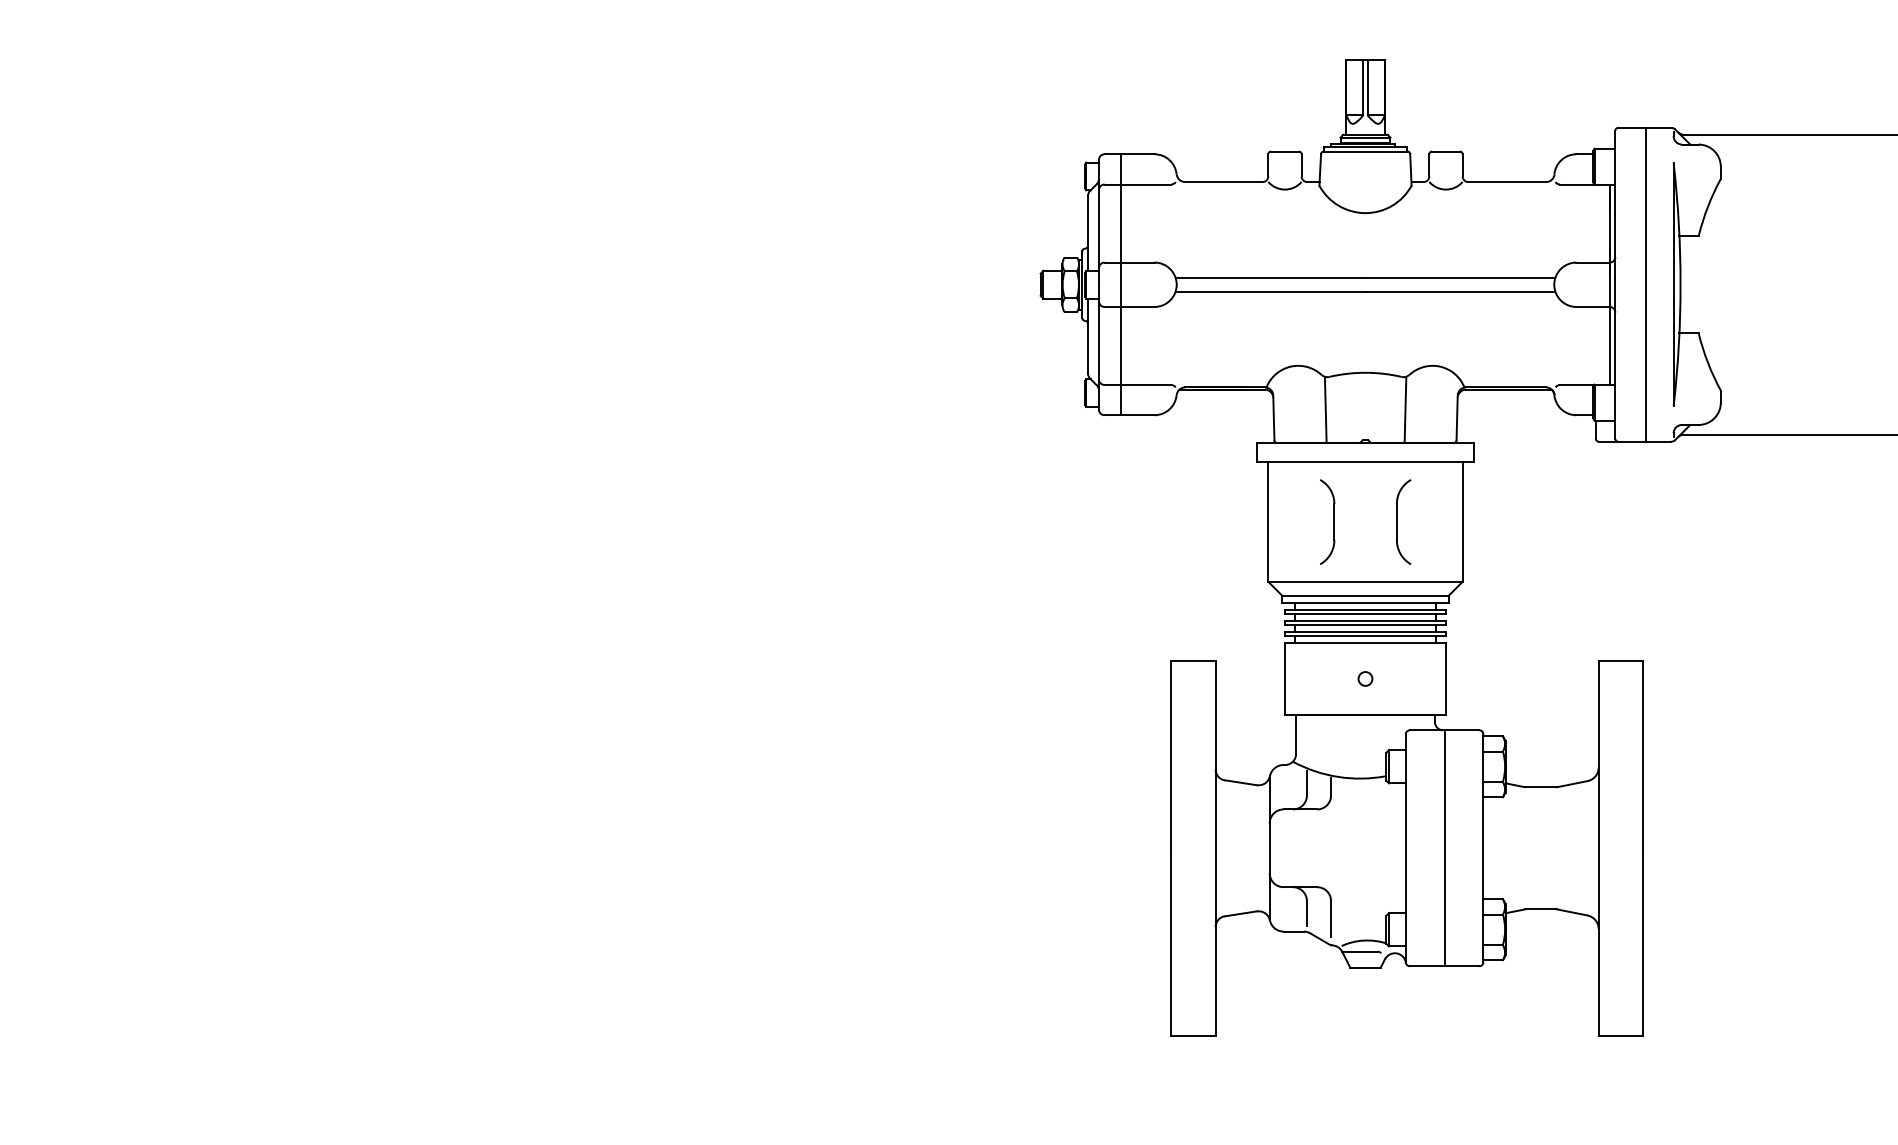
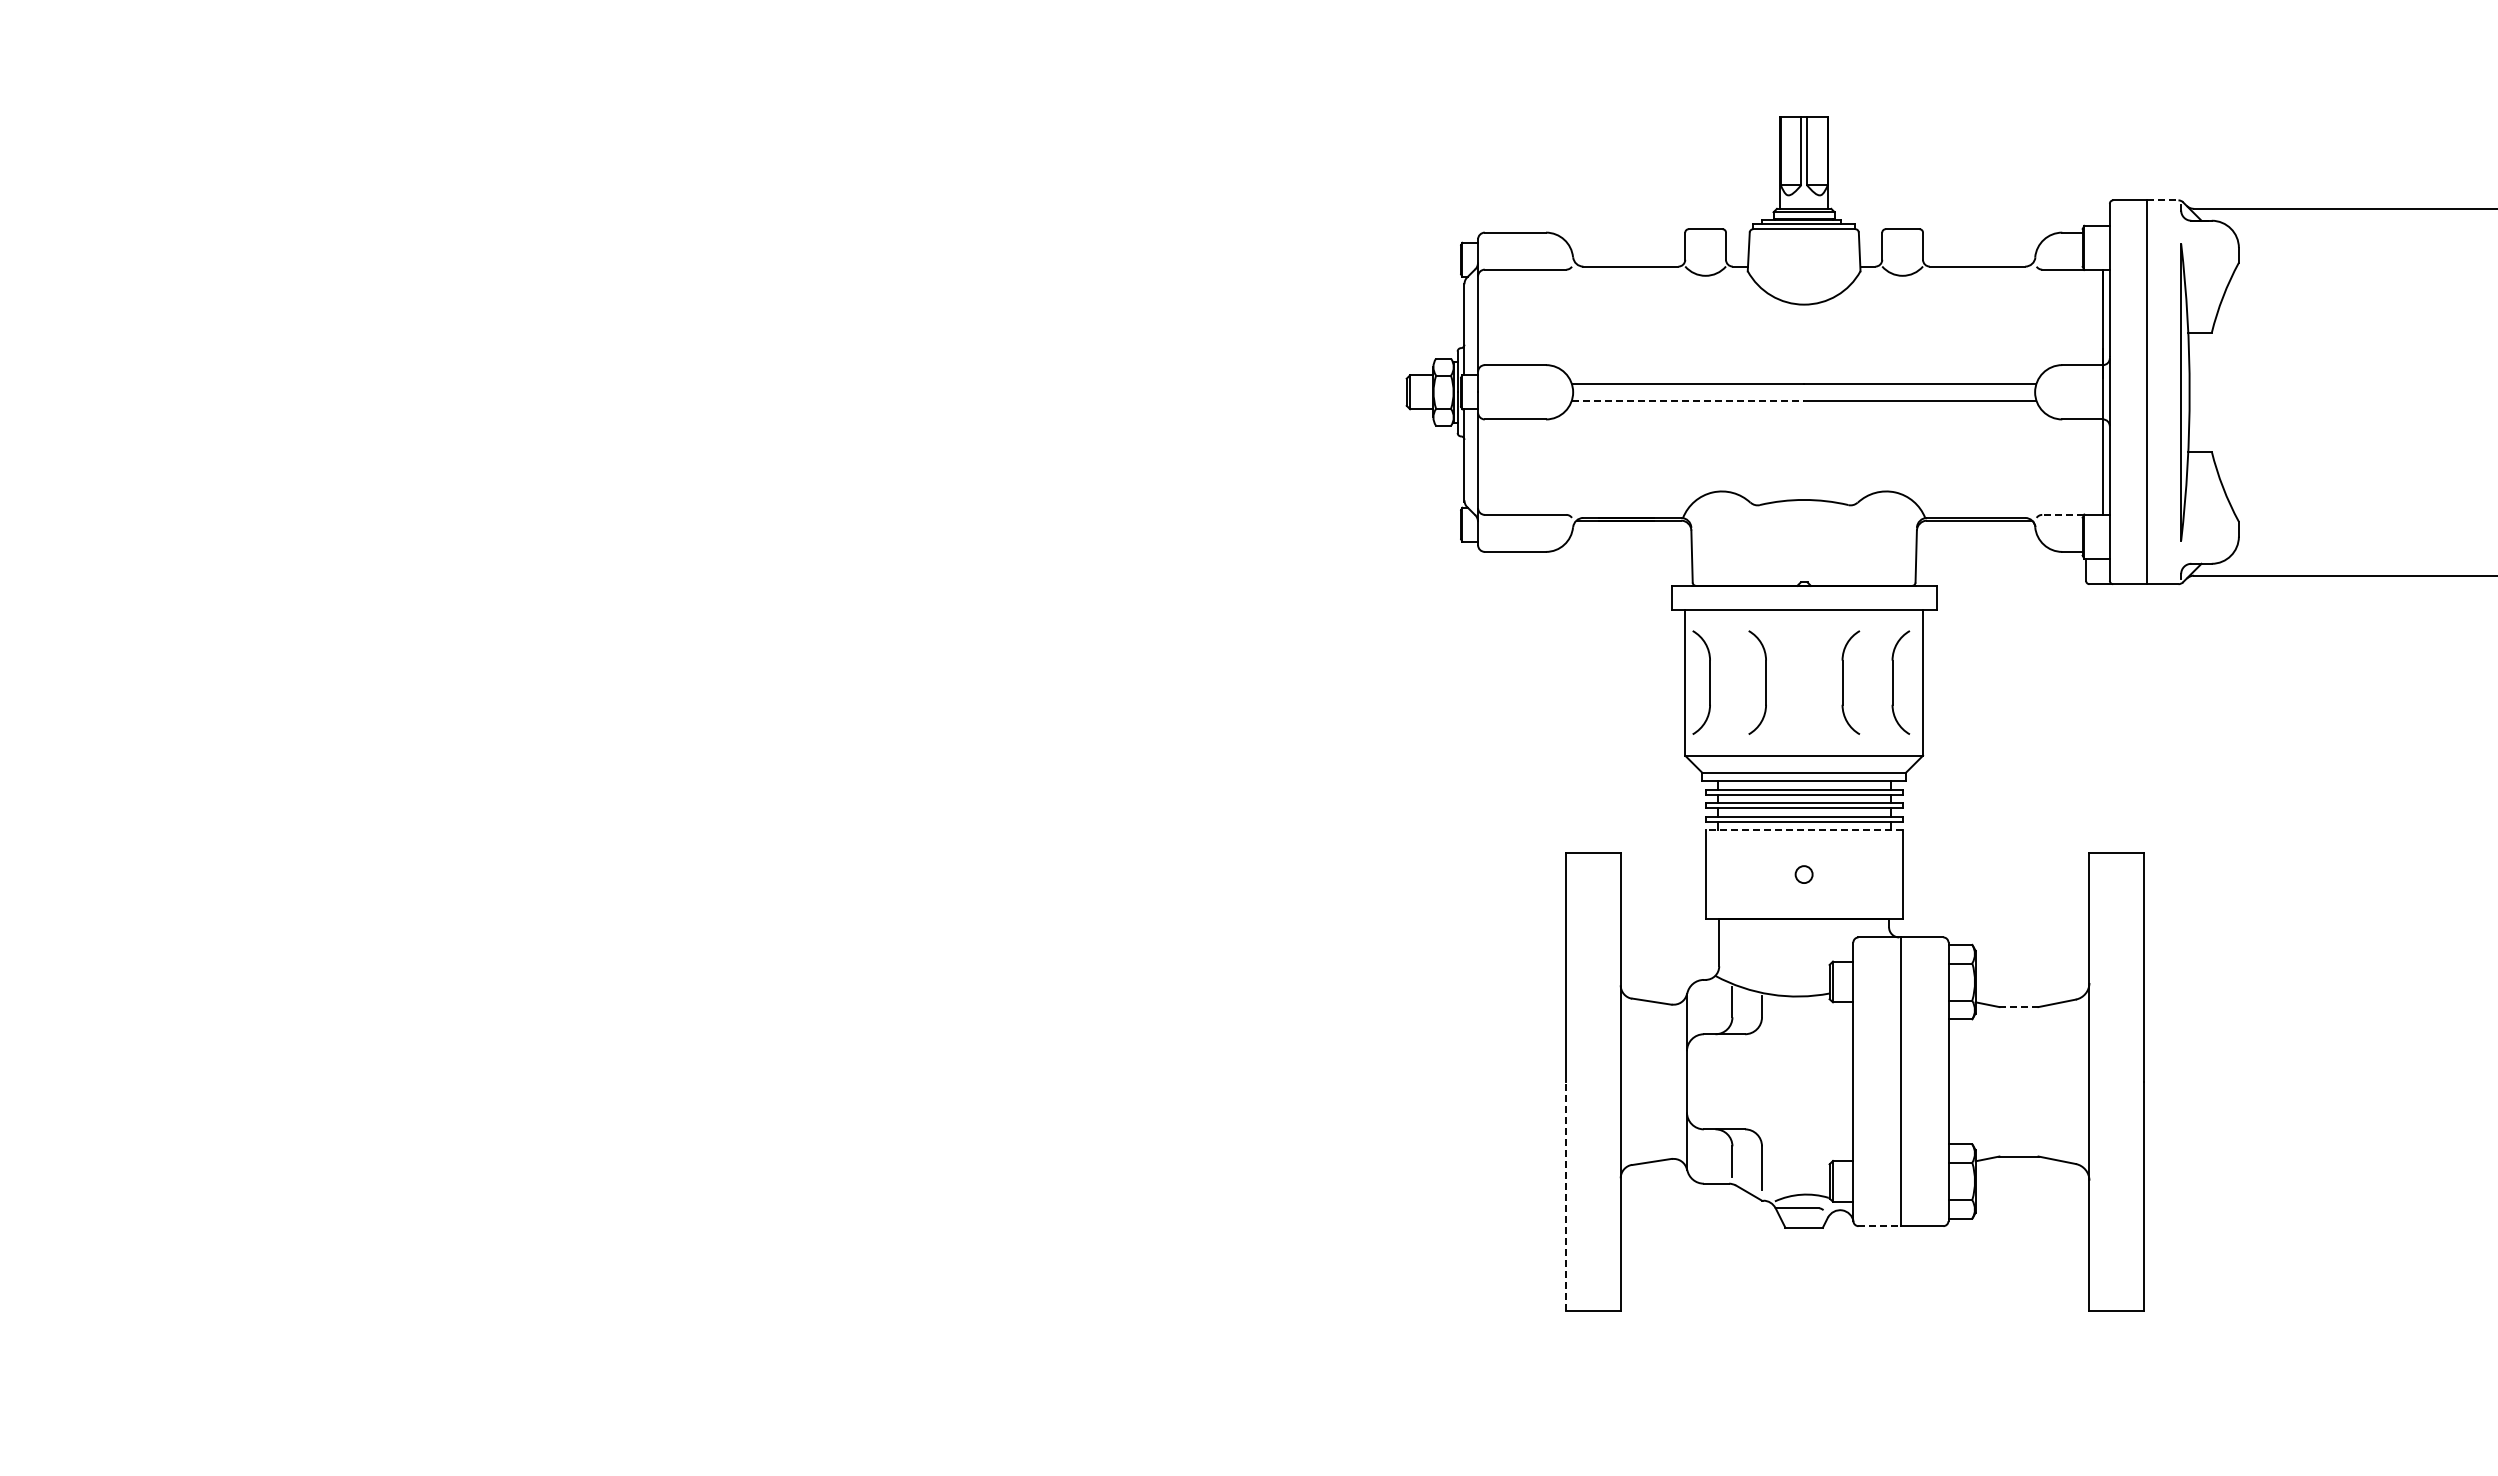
line: (1658, 128) -> (2162, 200), solid -> dashed
line: (1121, 284) -> (1505, 391), removed
line: (1270, 291) -> (1688, 400), solid -> dashed
line: (1577, 384) -> (2063, 514), solid -> dashed
line: (1325, 409) -> (1755, 545), removed
line: (1405, 409) -> (1853, 545), removed
part: (1288, 521) -> (1709, 682), added
part: (1438, 521) -> (1893, 682), added
line: (1365, 642) -> (1804, 830), solid -> dashed
line: (1540, 787) -> (2018, 1007), solid -> dashed
line: (1171, 942) -> (1566, 1196), solid -> dashed
line: (1427, 966) -> (1880, 1226), solid -> dashed

